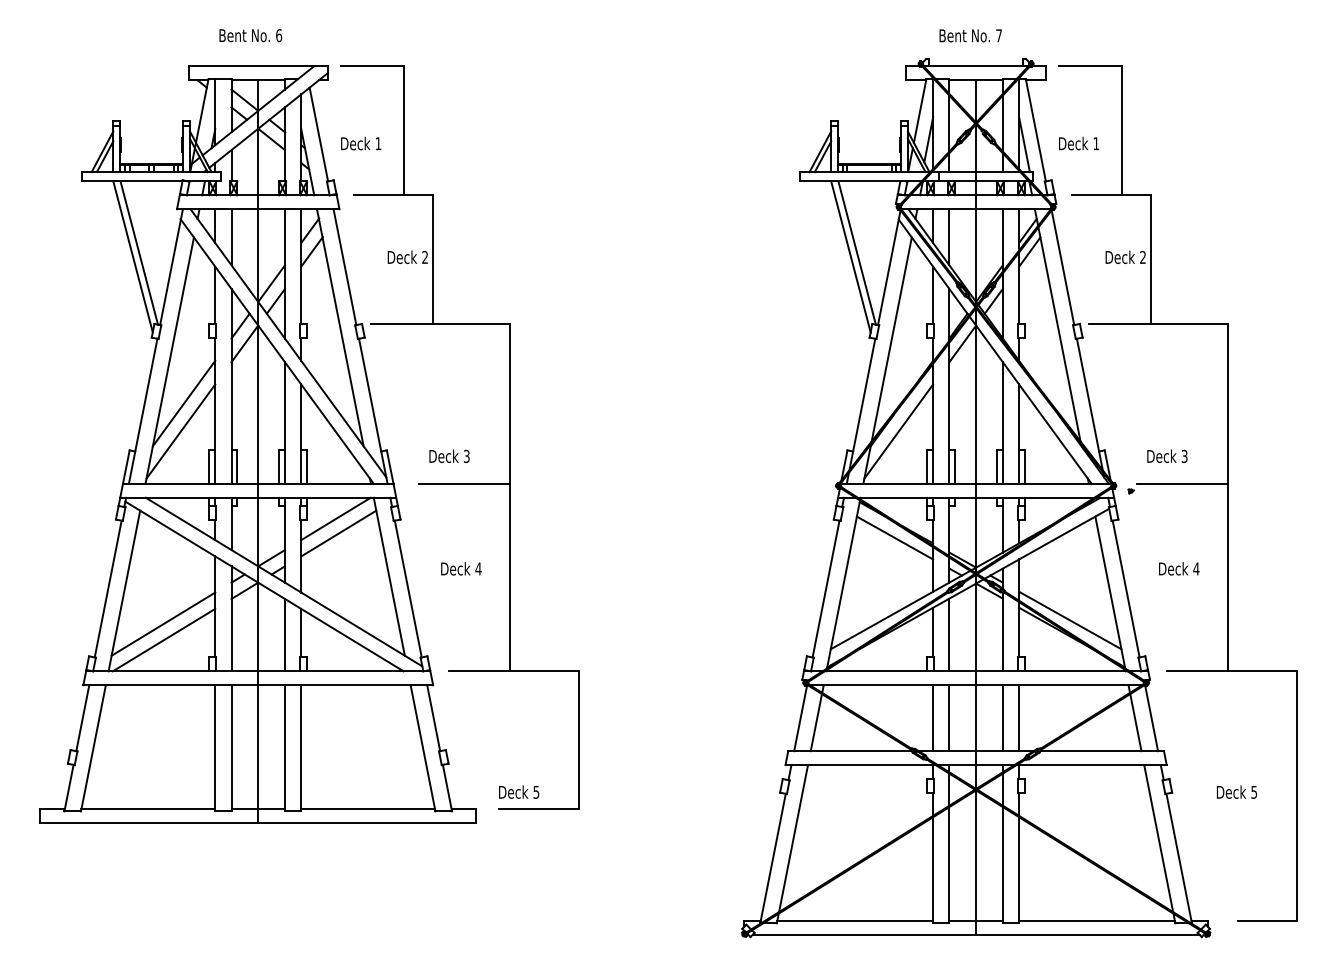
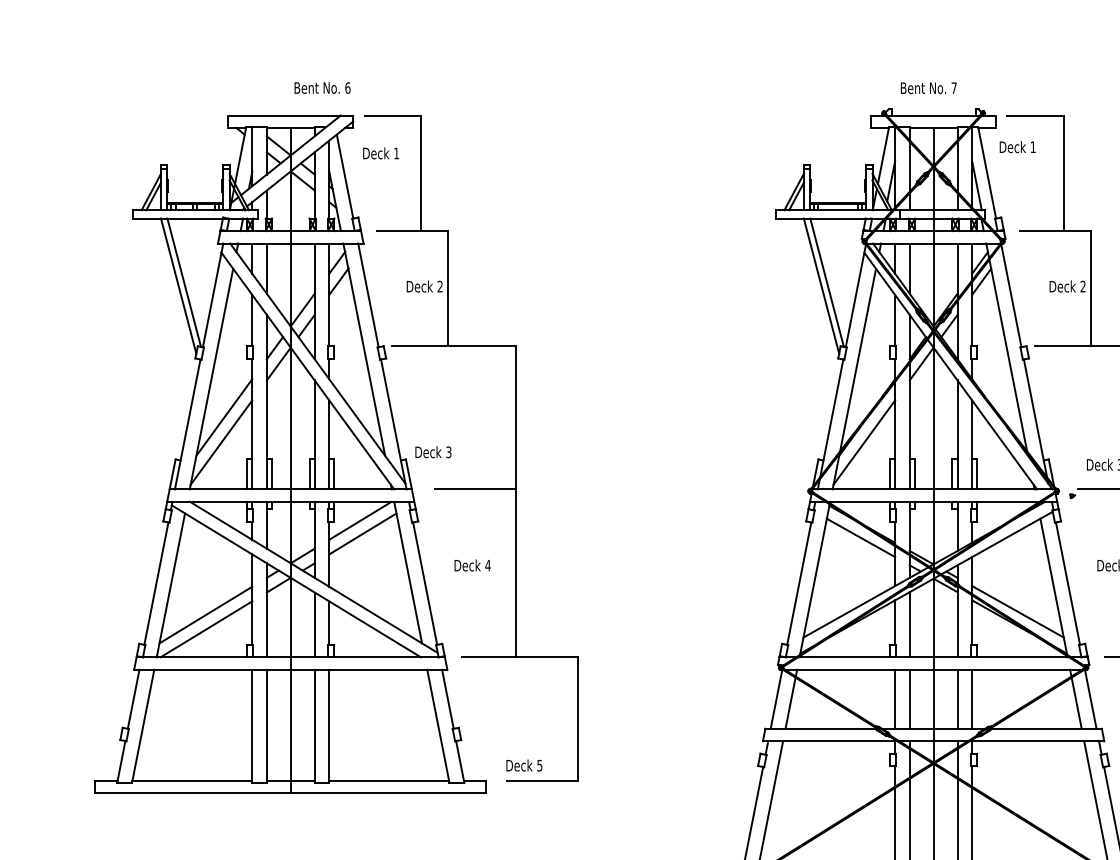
text: (250, 35) -> (322, 87), moved
text: (361, 143) -> (381, 153), moved
text: (1079, 143) -> (1018, 147), moved
text: (449, 455) -> (433, 451), moved

